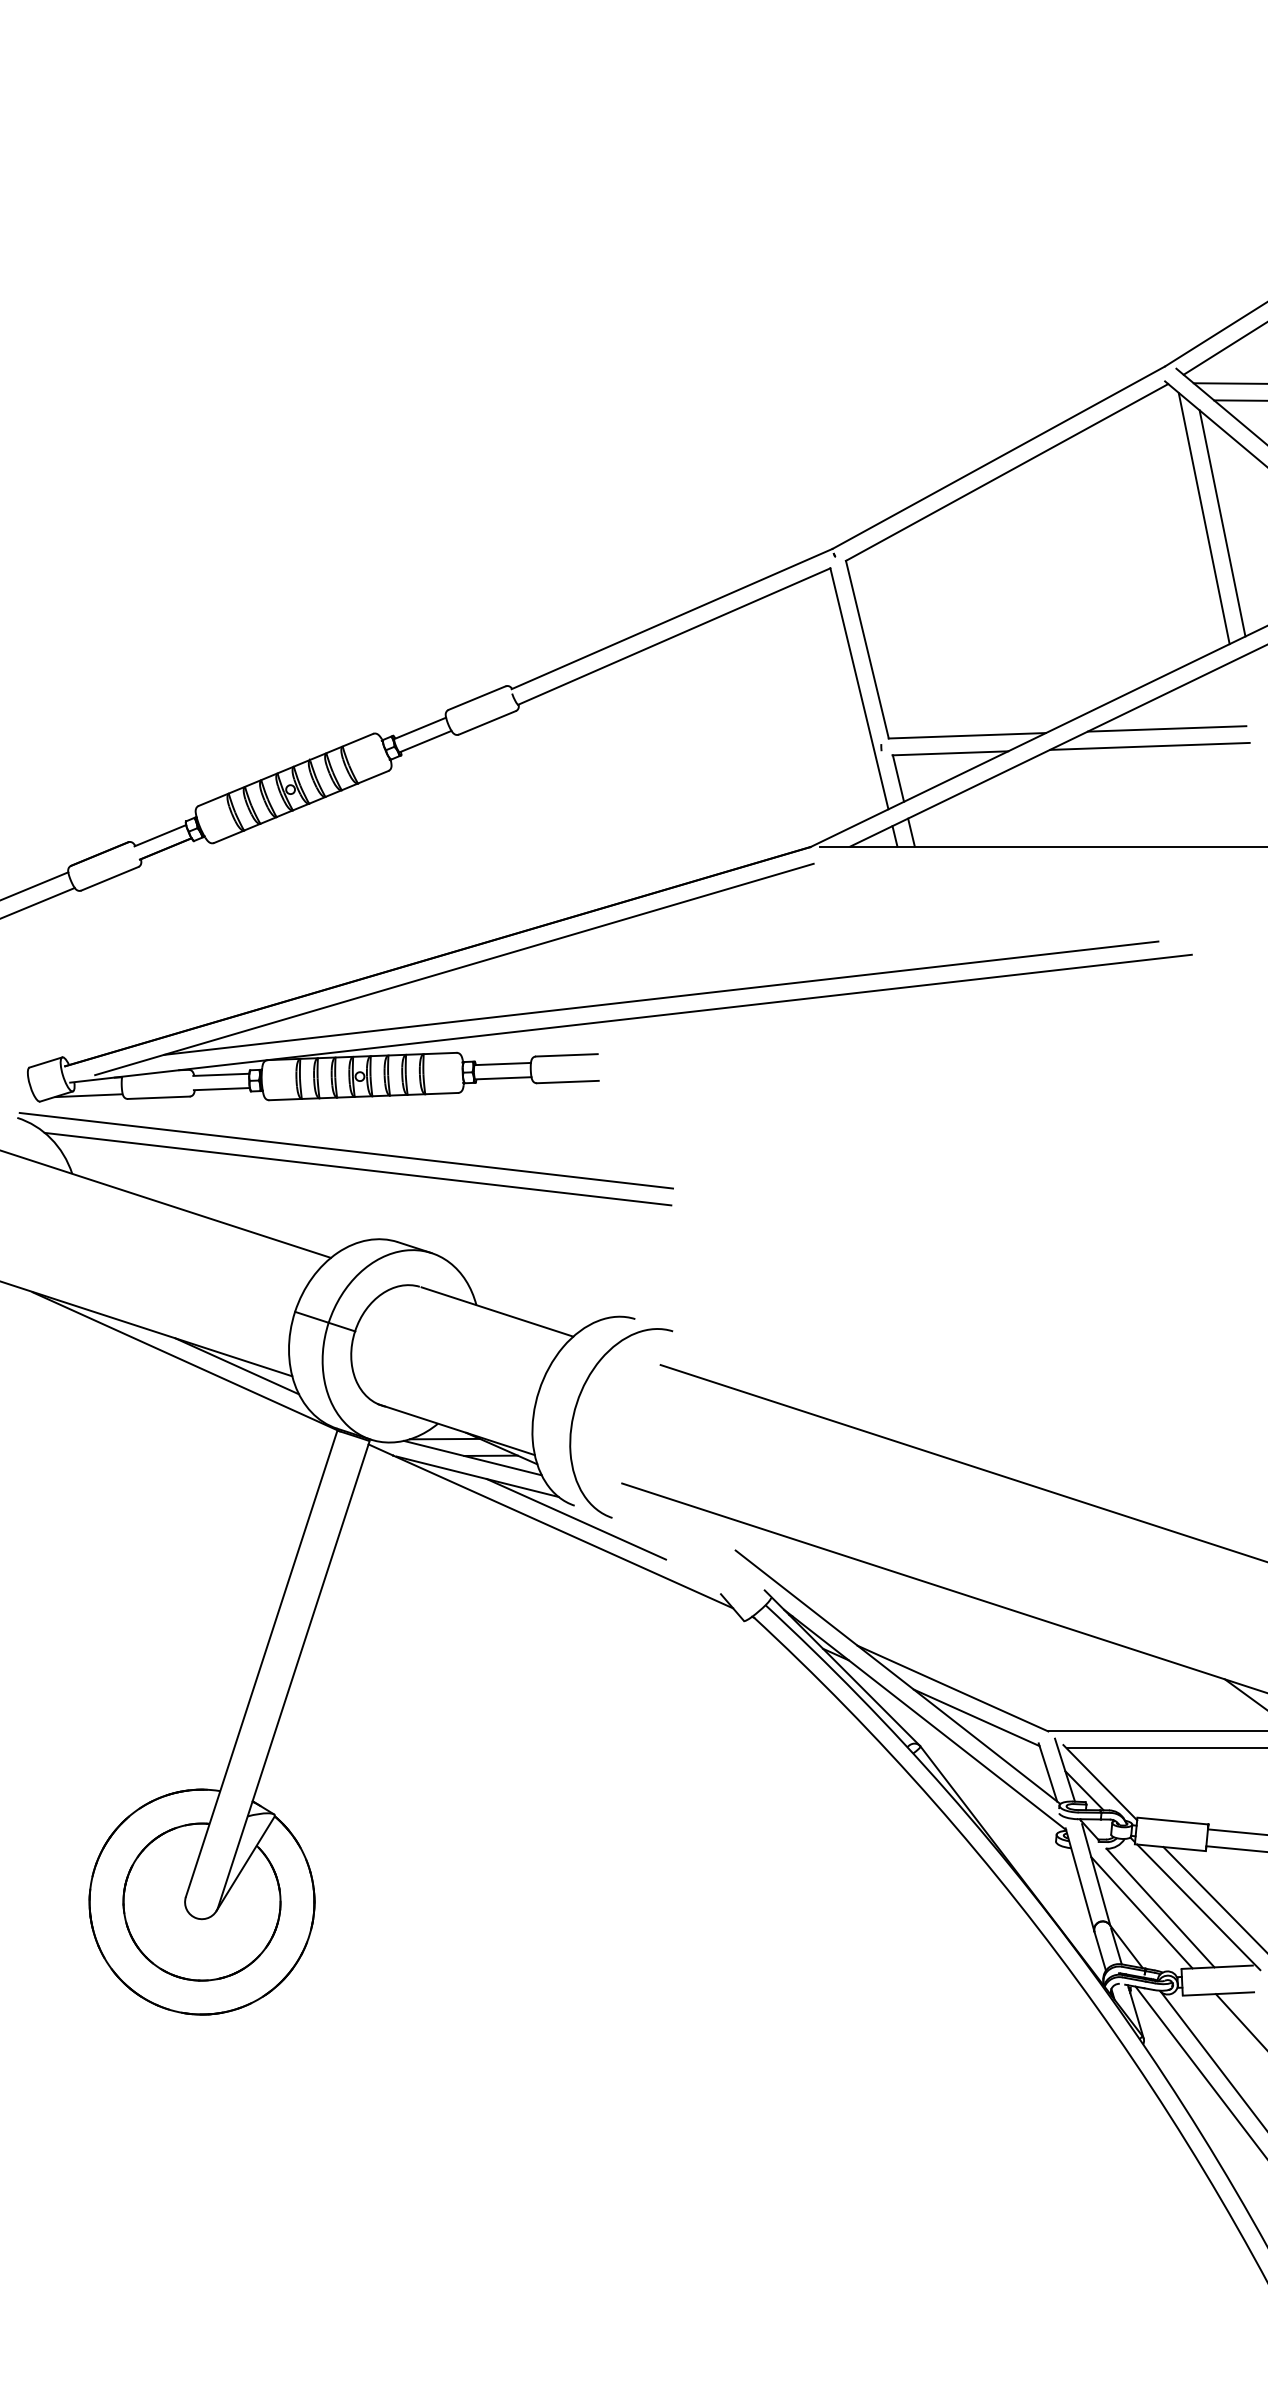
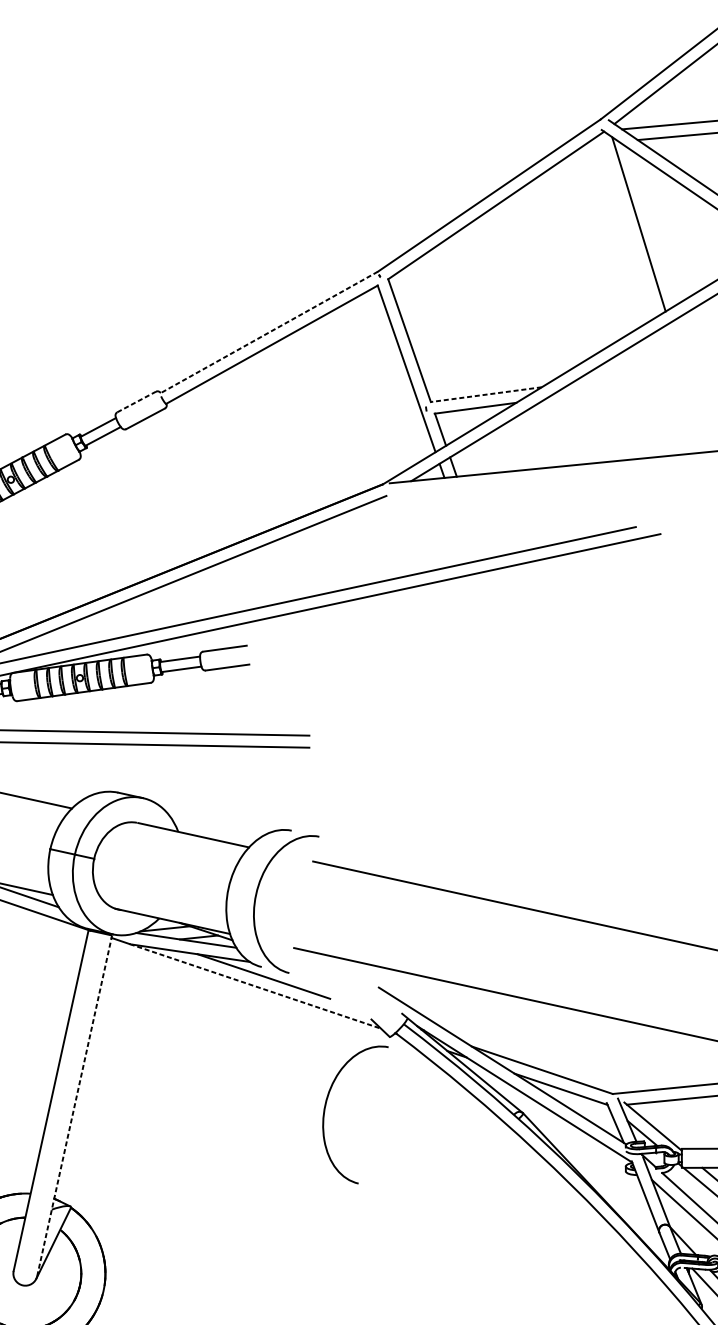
line: (1222, 523) -> (652, 226), removed
line: (671, 619) -> (268, 332), solid -> dashed
line: (477, 698) -> (136, 402), solid -> dashed
line: (1166, 728) -> (626, 375), removed
line: (967, 735) -> (486, 394), solid -> dashed
line: (1149, 745) -> (615, 388), removed
line: (563, 1532) -> (255, 986), solid -> dashed
line: (294, 1673) -> (75, 1105), solid -> dashed
curve: (643, 1716) -> (325, 1111), added

